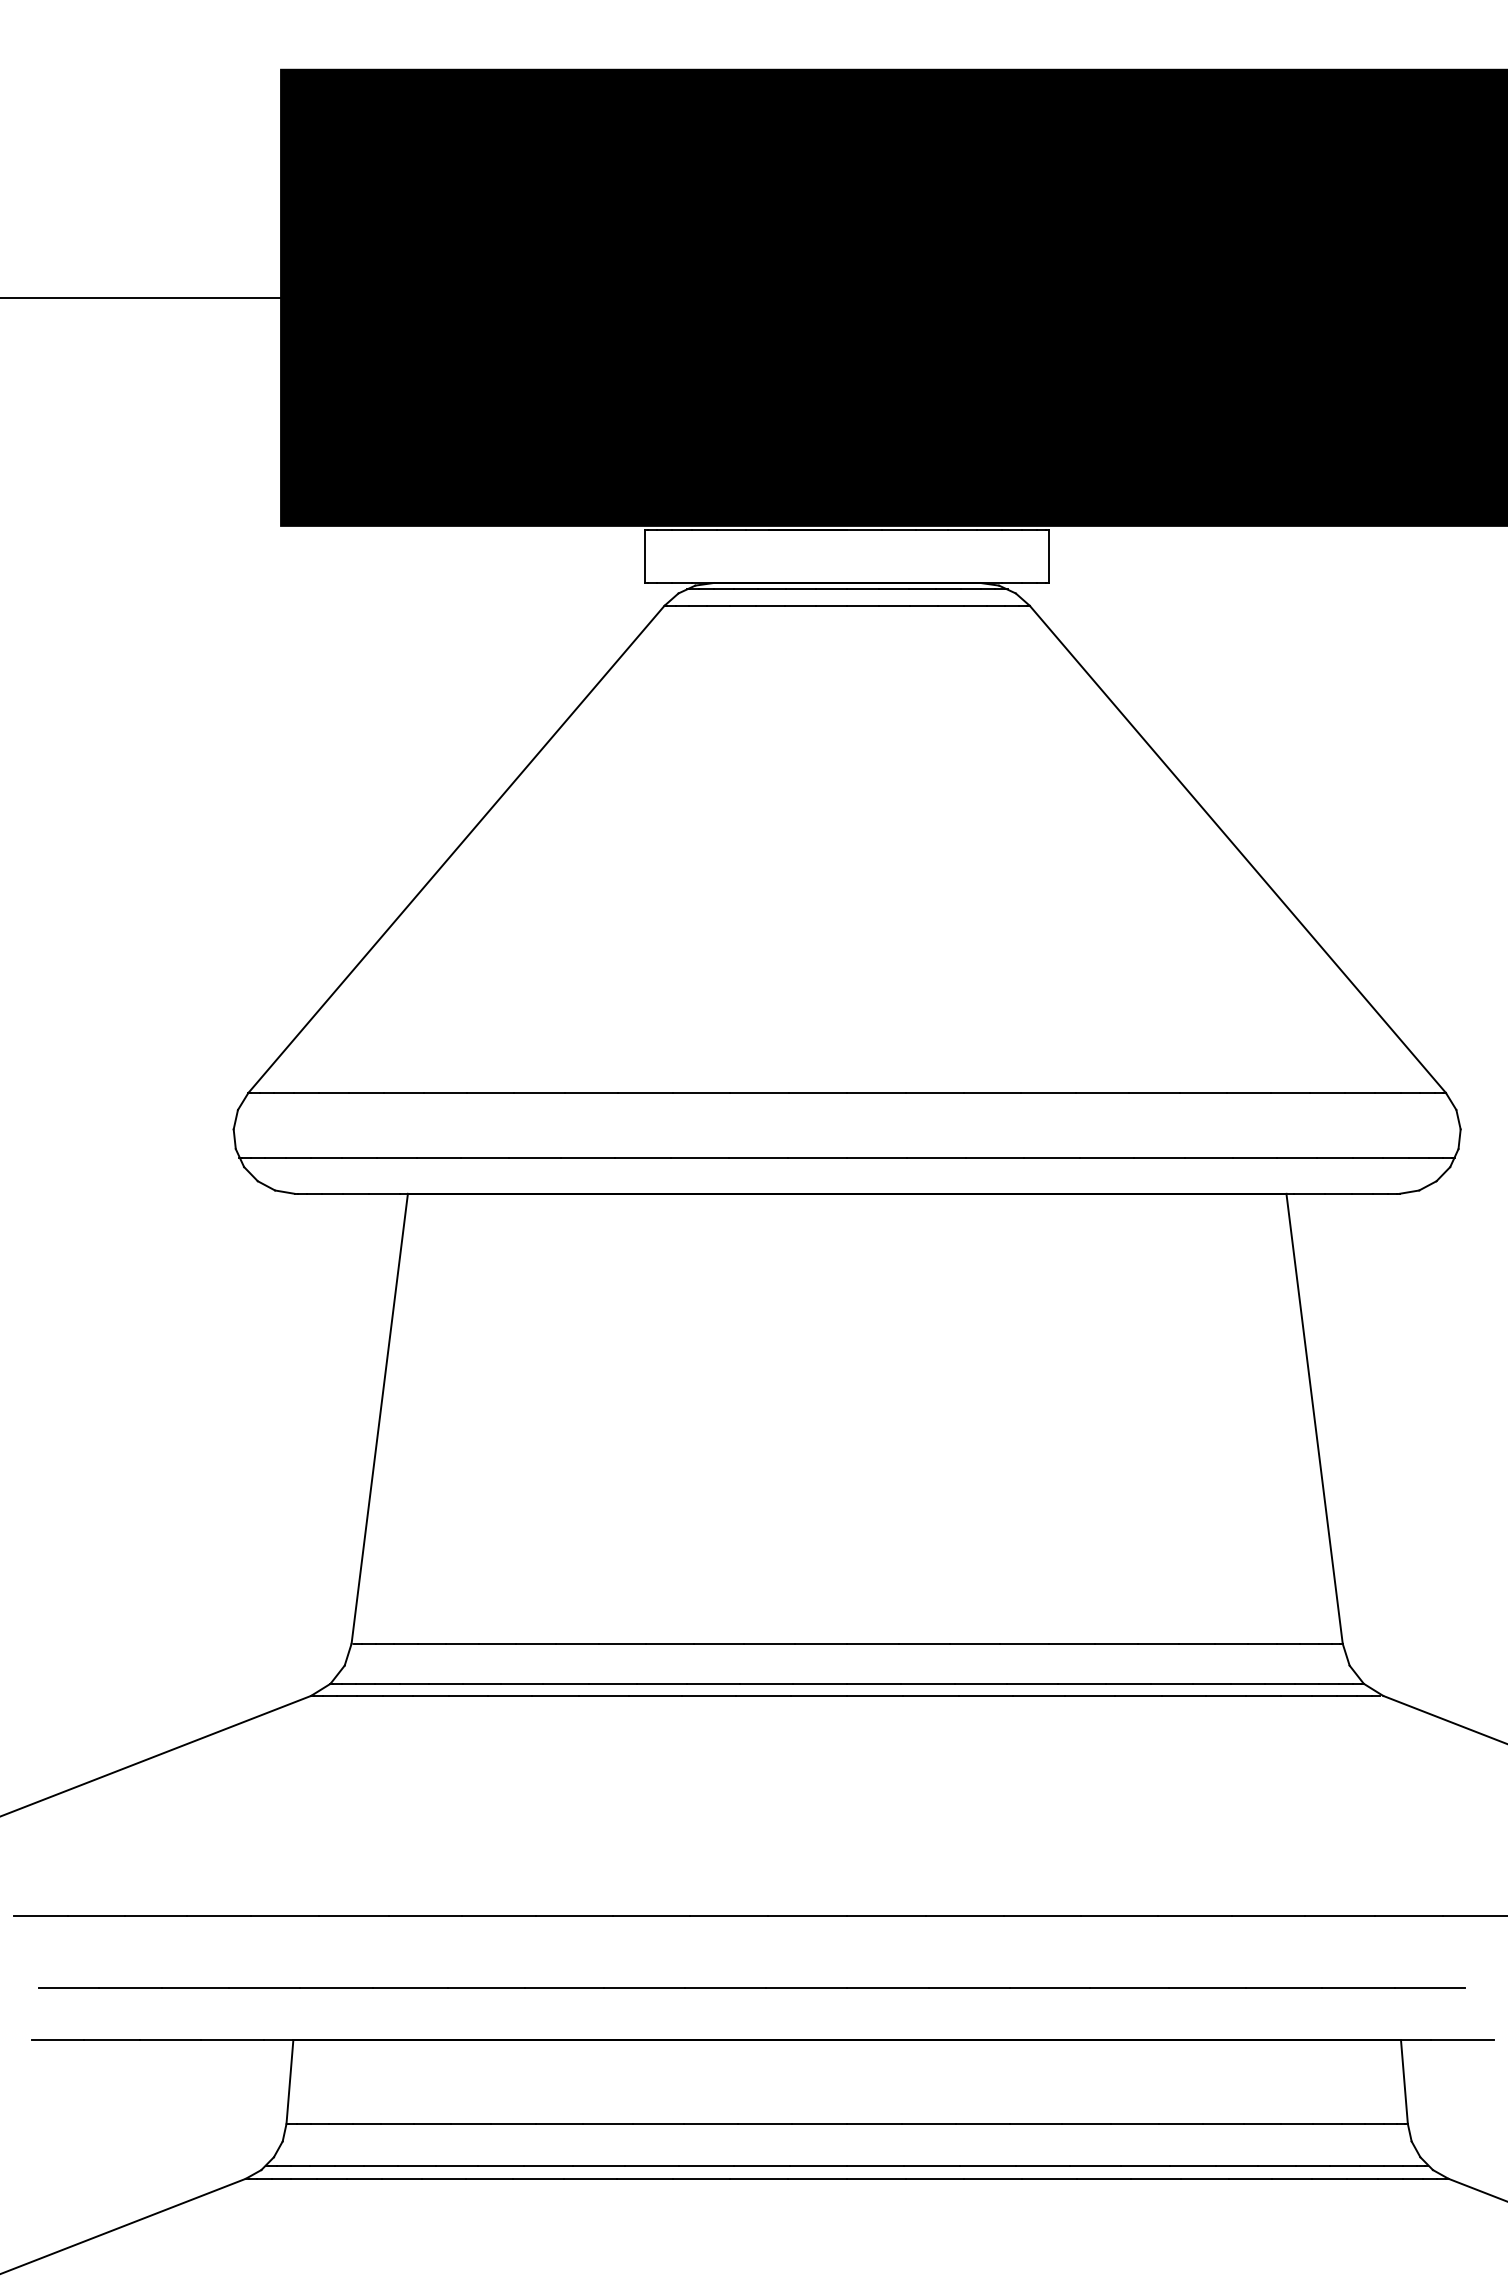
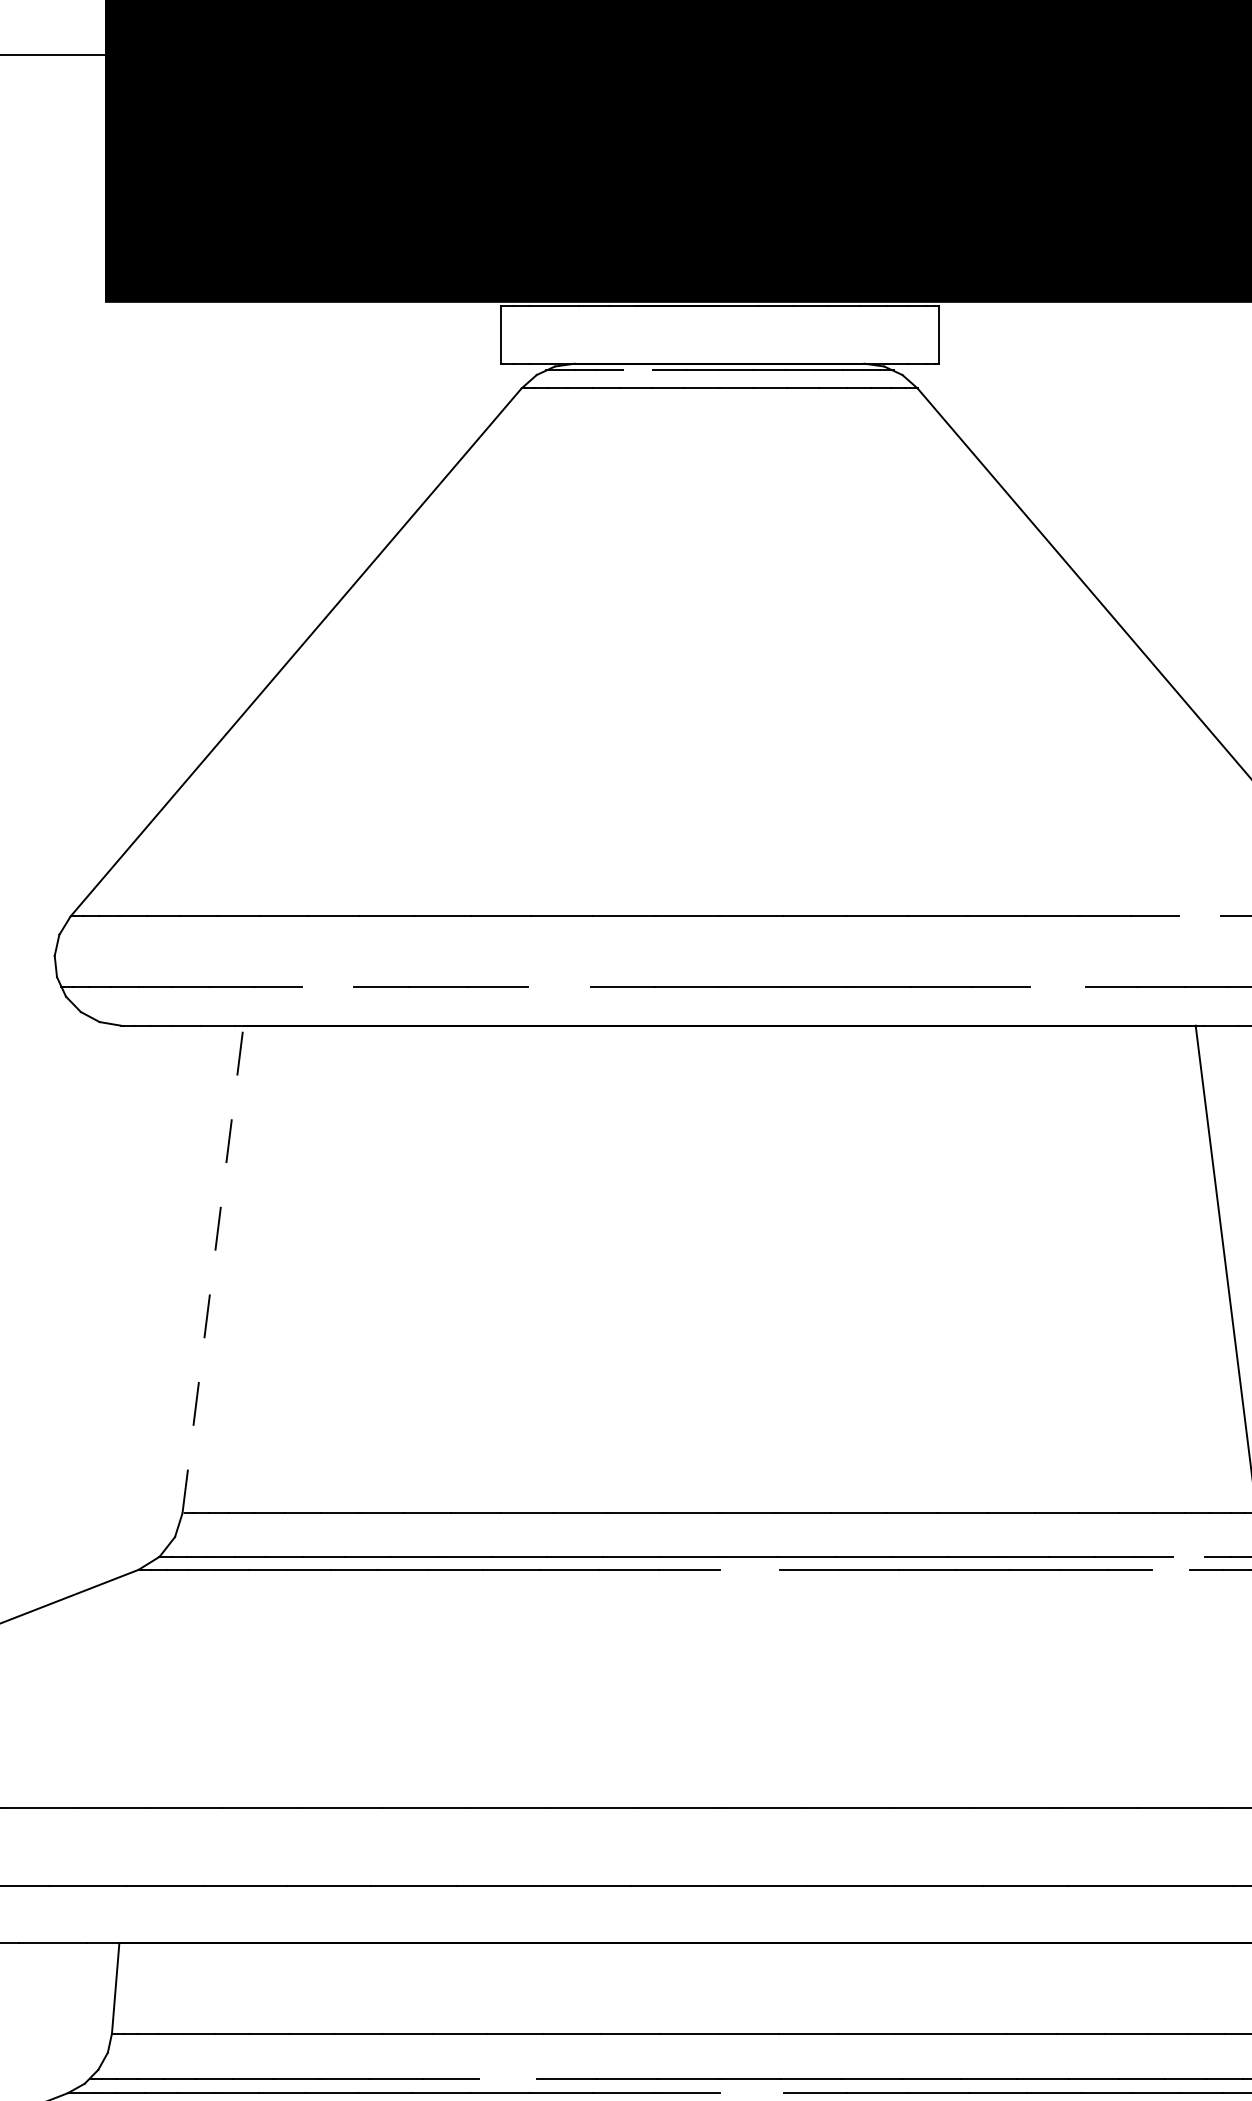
line: (771, 588) -> (637, 369), removed
line: (1290, 1092) -> (1200, 915), removed
line: (485, 1158) -> (327, 987), removed
line: (699, 1158) -> (559, 987), removed
line: (1158, 1158) -> (1057, 987), removed
line: (379, 1418) -> (212, 1269), solid -> dashed
line: (1279, 1684) -> (1188, 1557), removed
line: (875, 1695) -> (750, 1569), removed
line: (1262, 1695) -> (1169, 1569), removed
line: (651, 2166) -> (507, 2079), removed
line: (876, 2178) -> (751, 2092), removed

